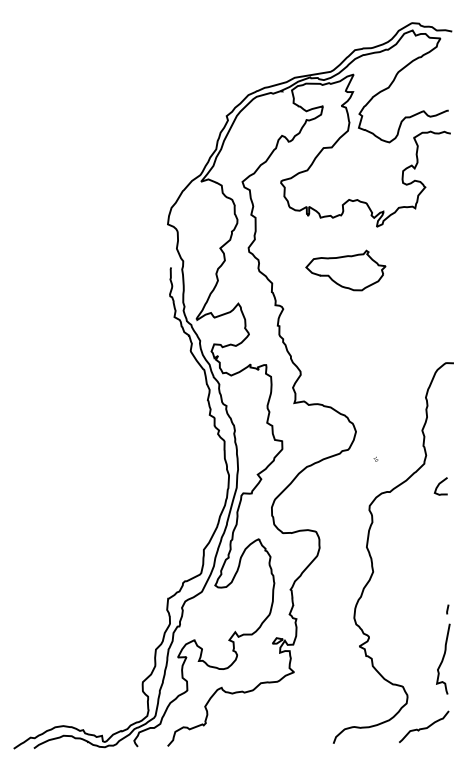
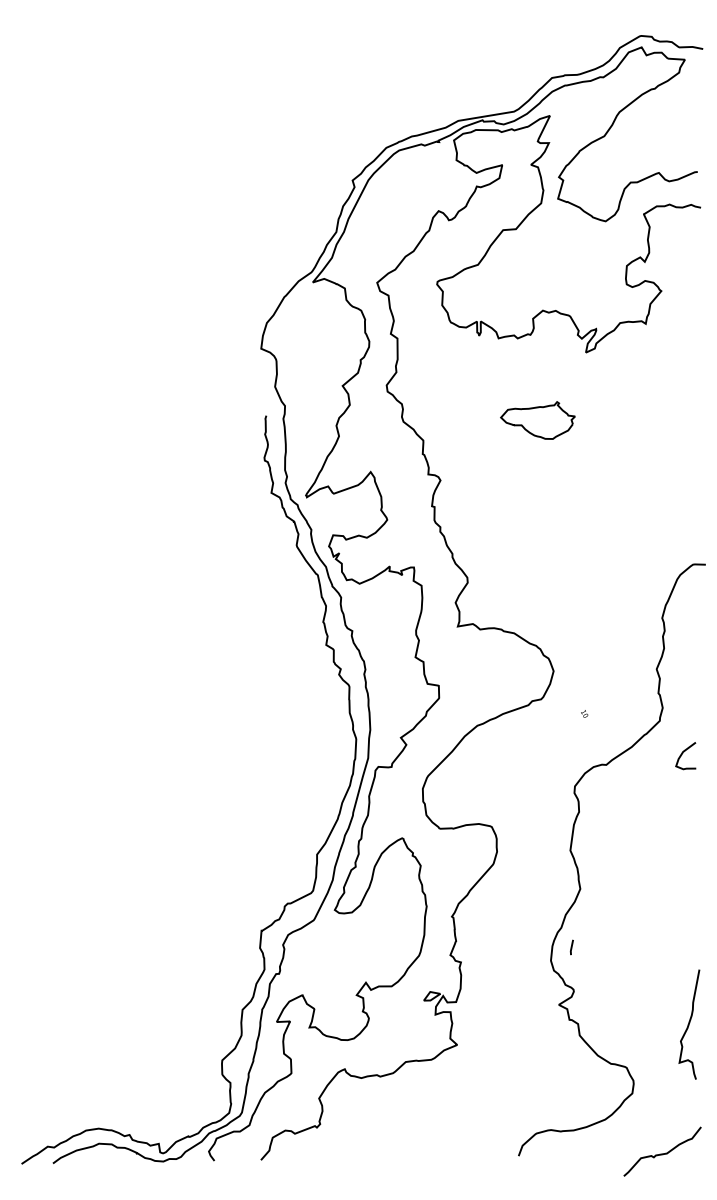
part: (345, 270) -> (537, 420), size x0.6
line: (447, 609) -> (571, 947), moved
curve: (424, 727) -> (663, 1152), moved

